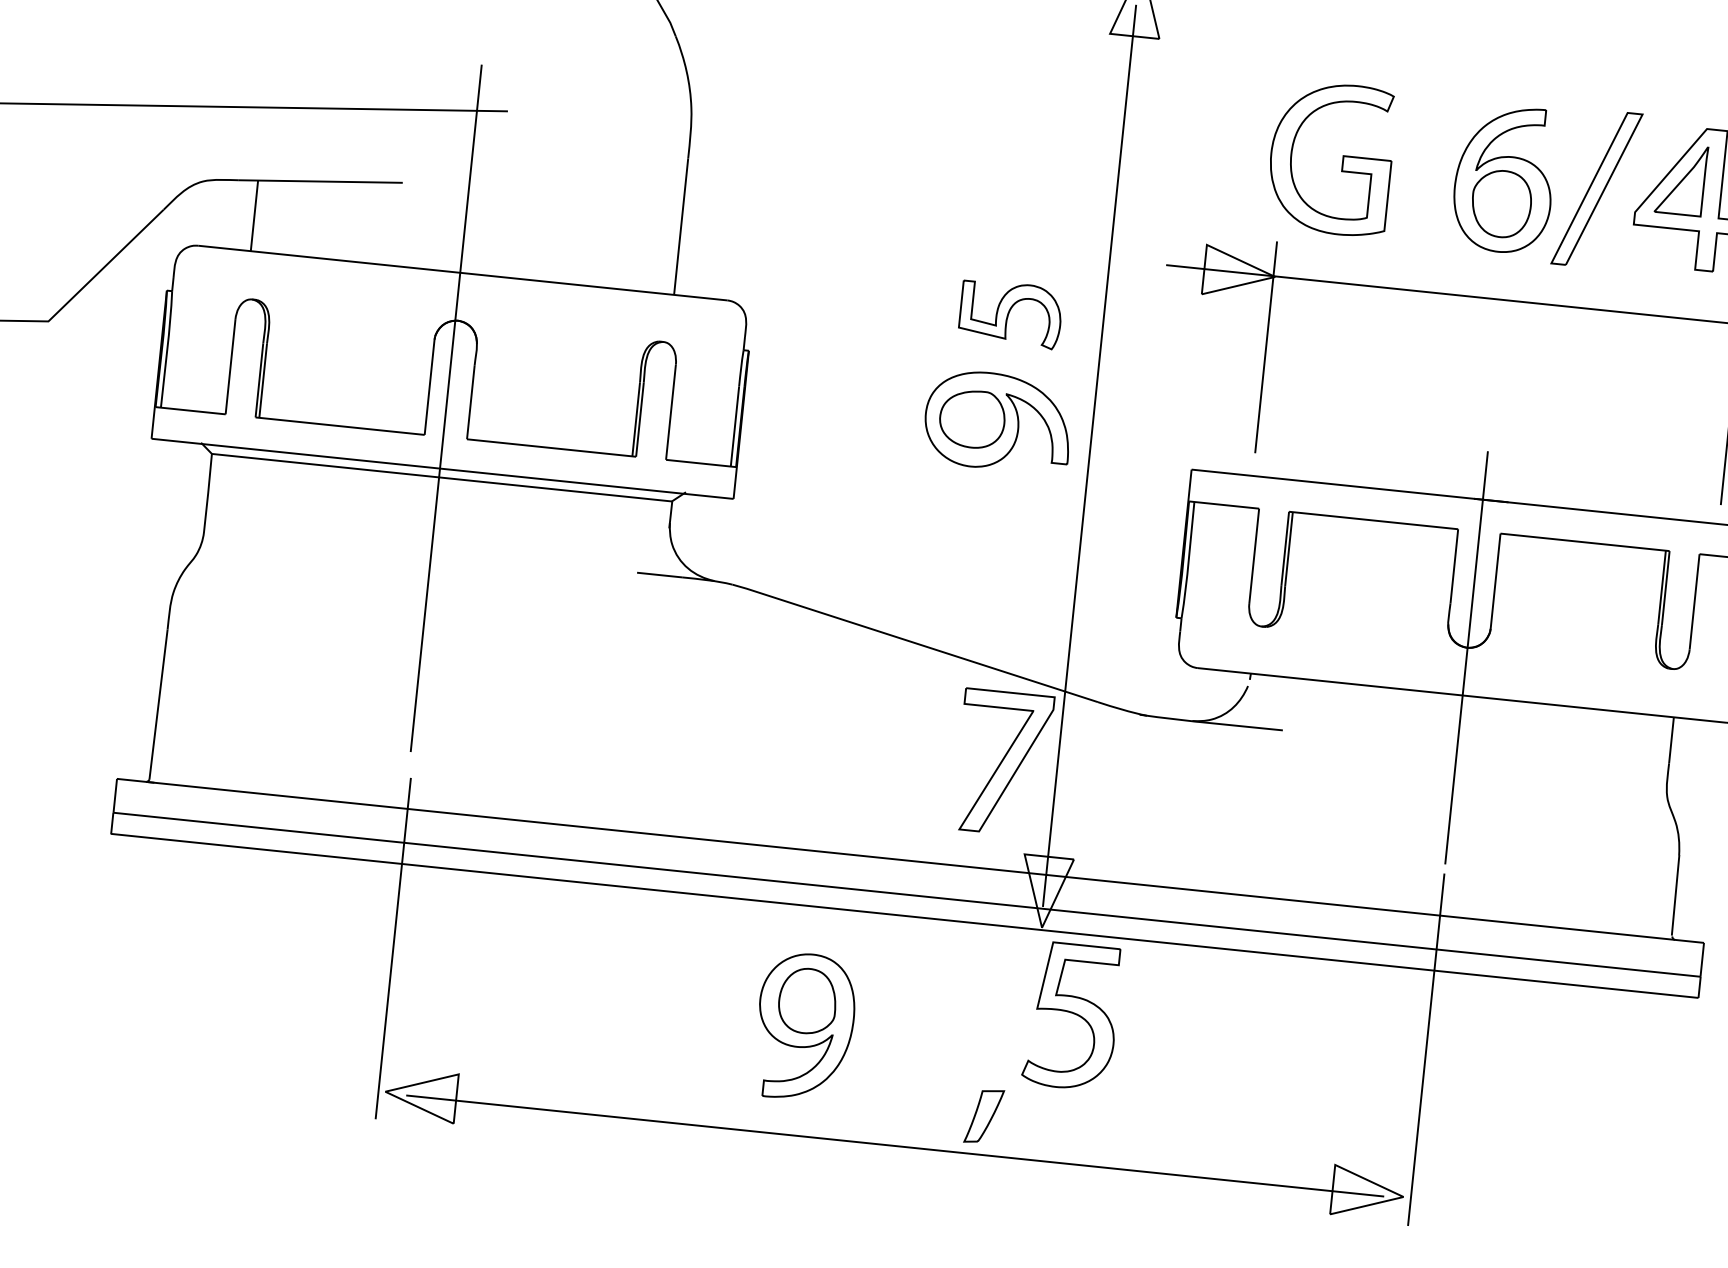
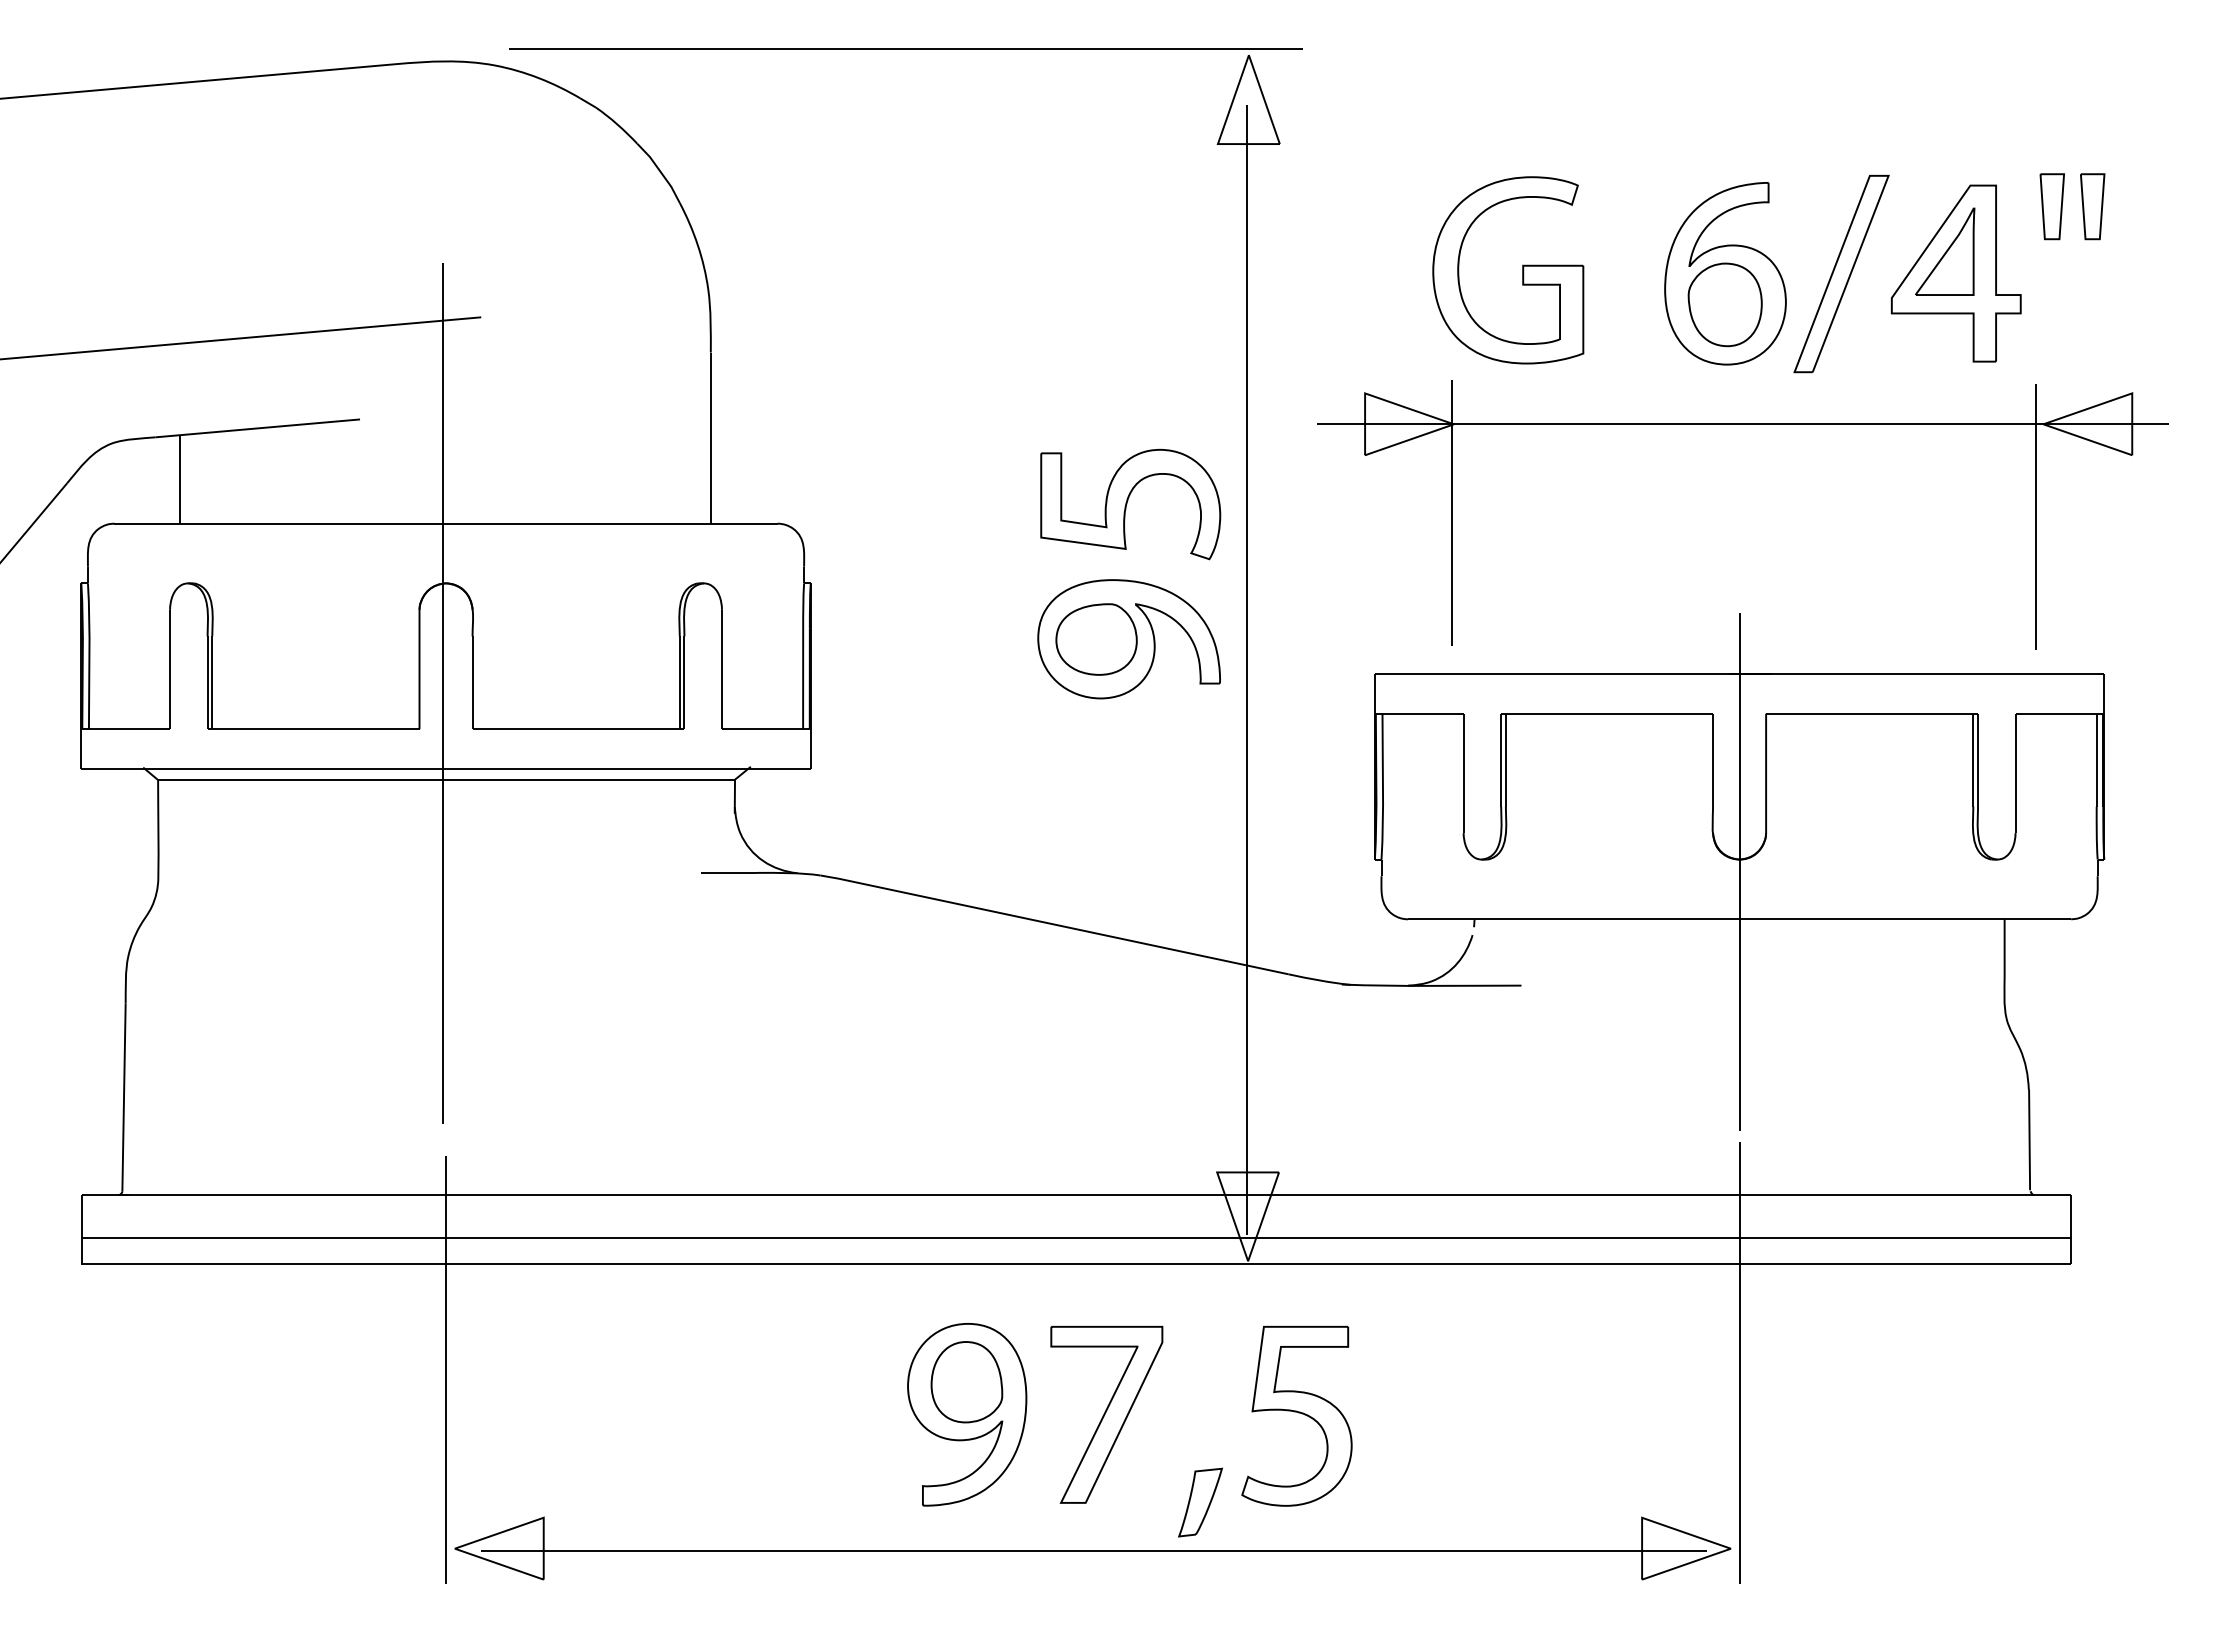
part: (1010, 314) -> (1130, 504), size x1.43
part: (1002, 762) -> (1106, 1414), moved
part: (1071, 1015) -> (1296, 1415), moved

